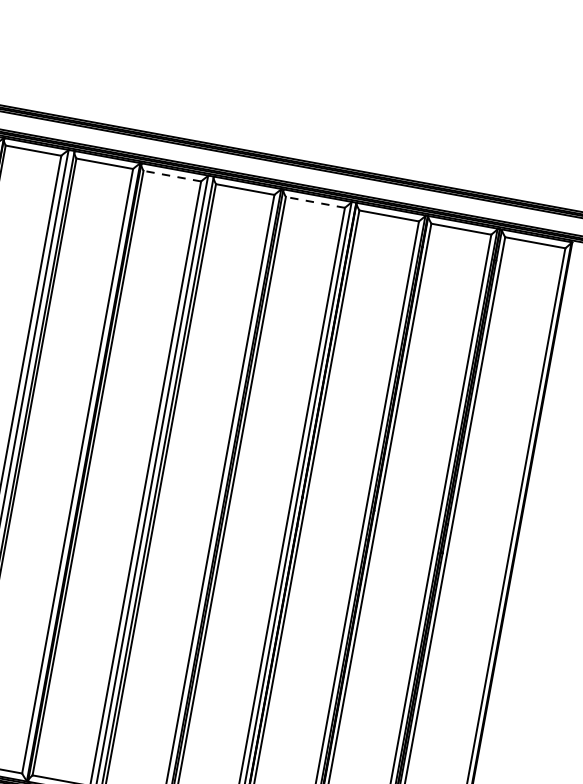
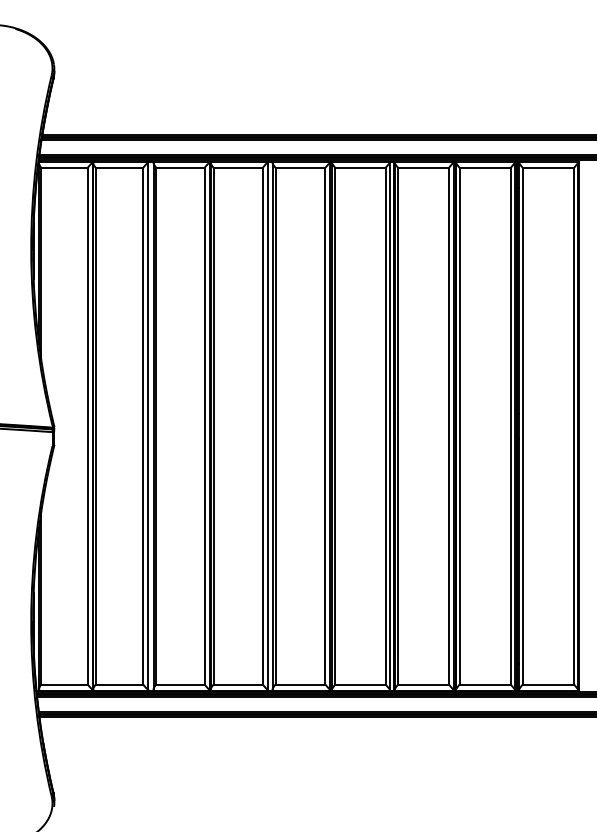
line: (172, 175) -> (238, 167), dashed -> solid
line: (314, 201) -> (359, 167), dashed -> solid

